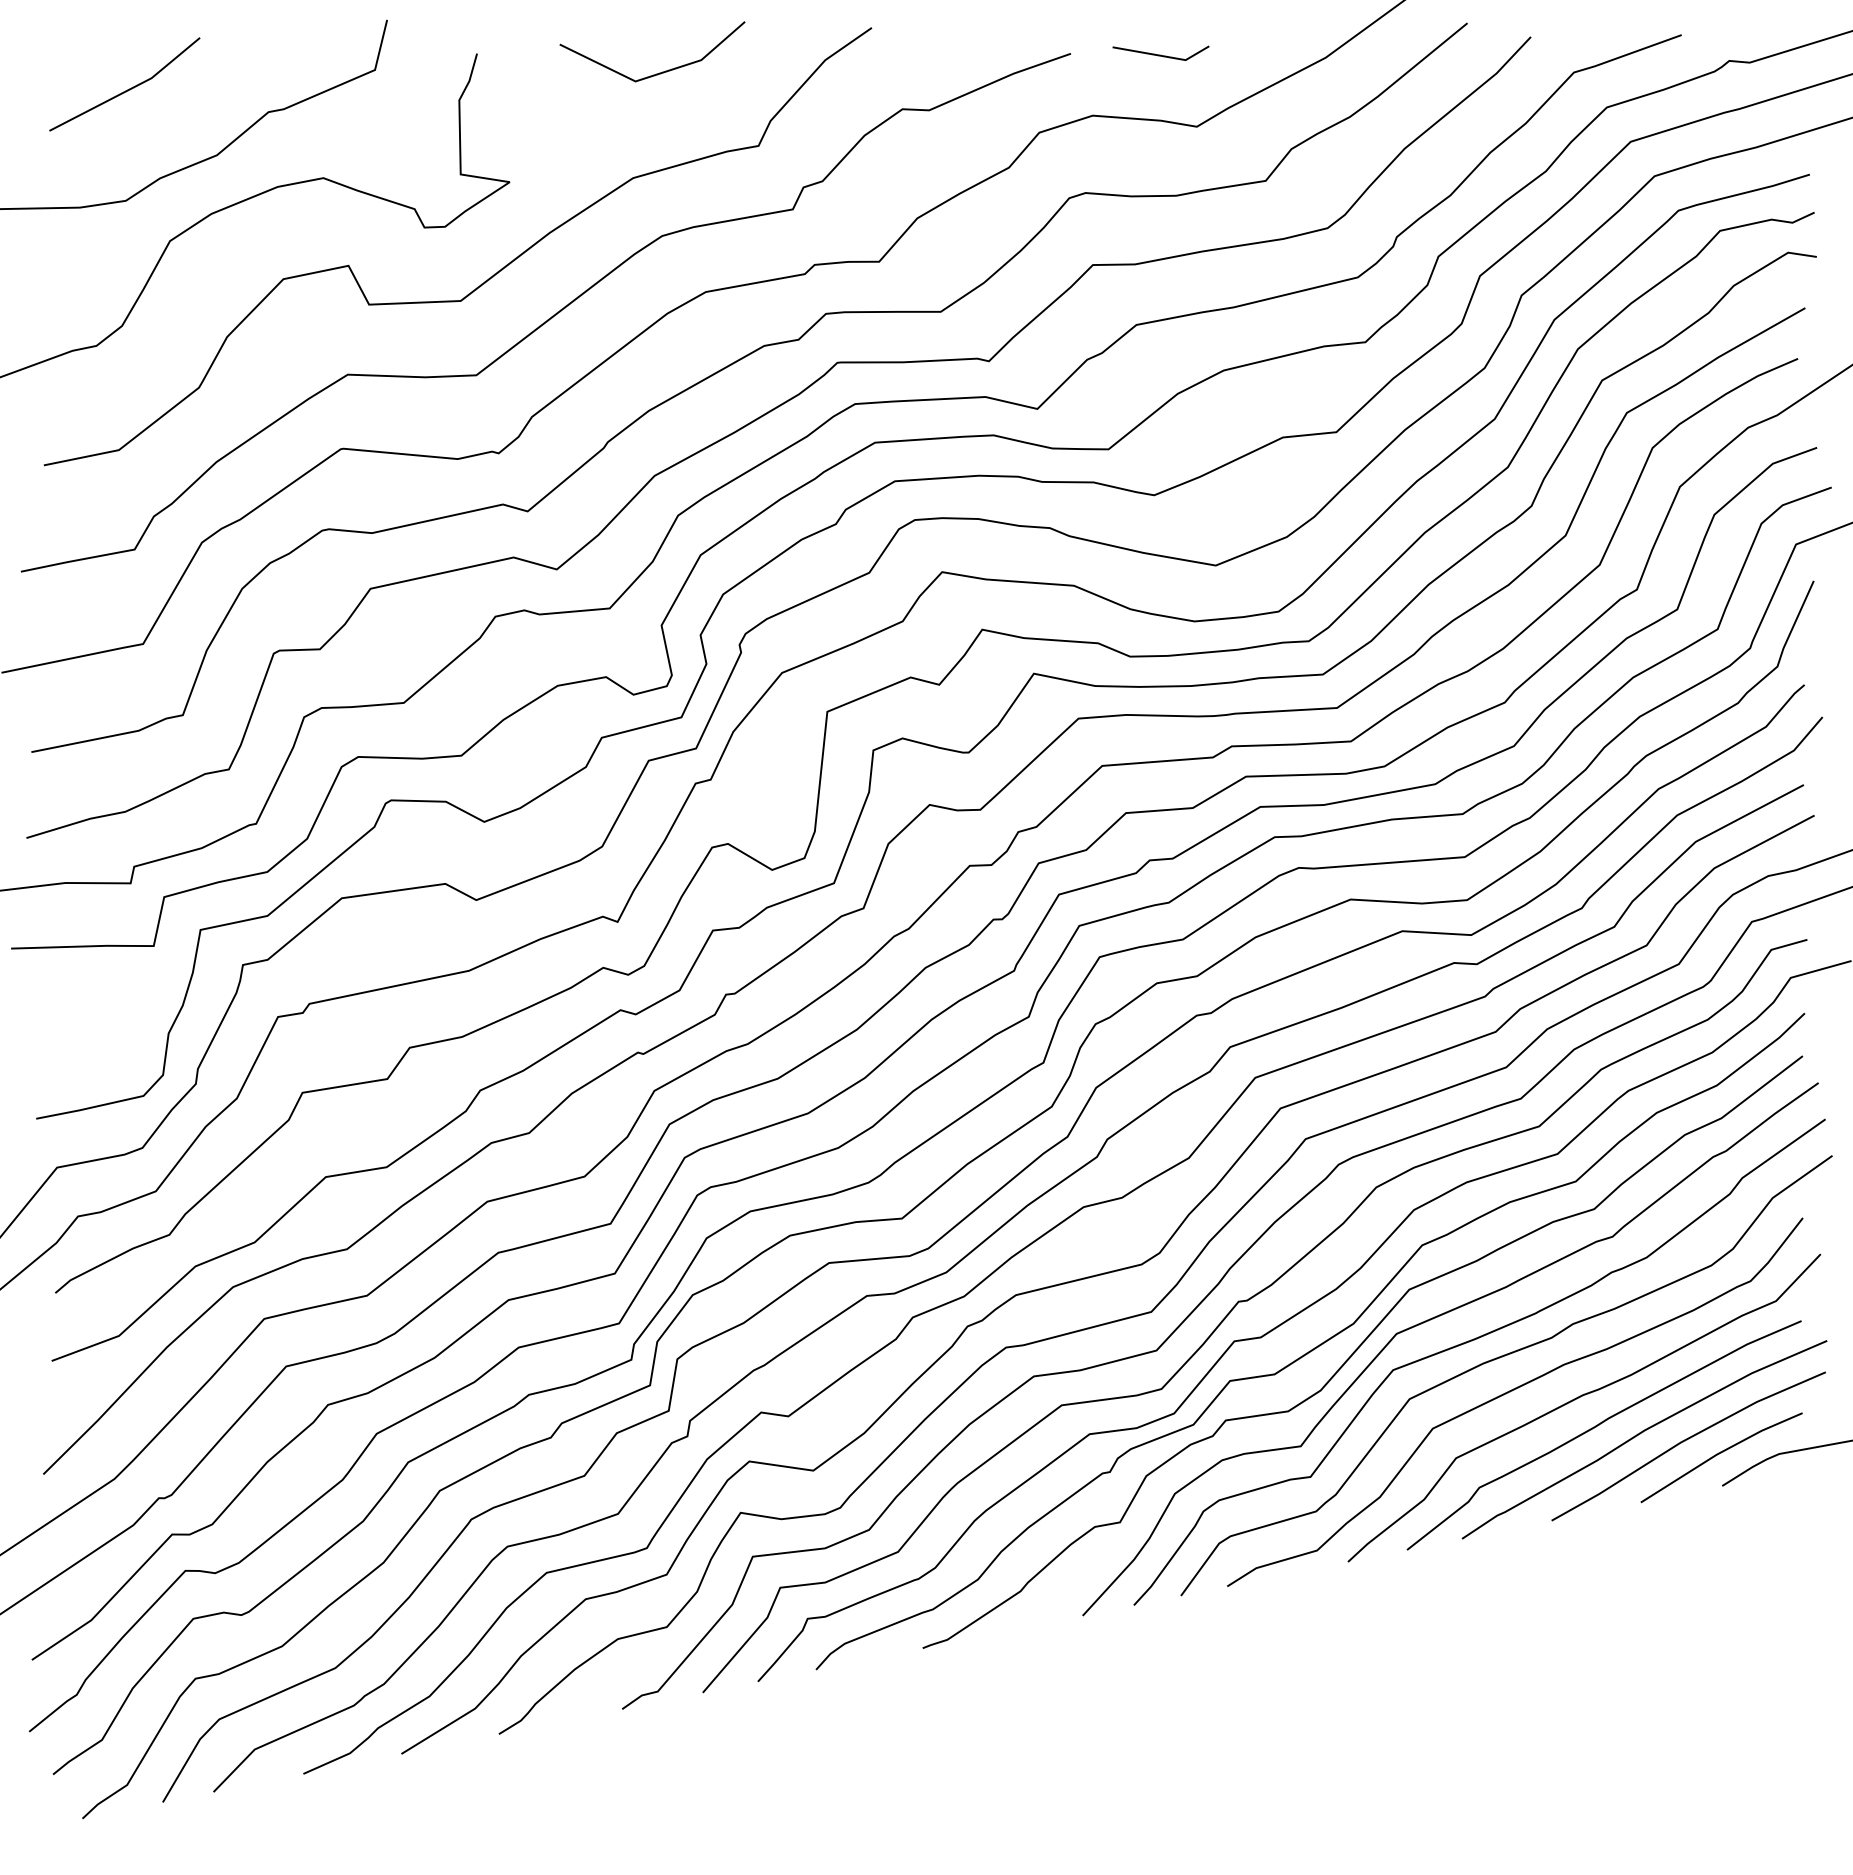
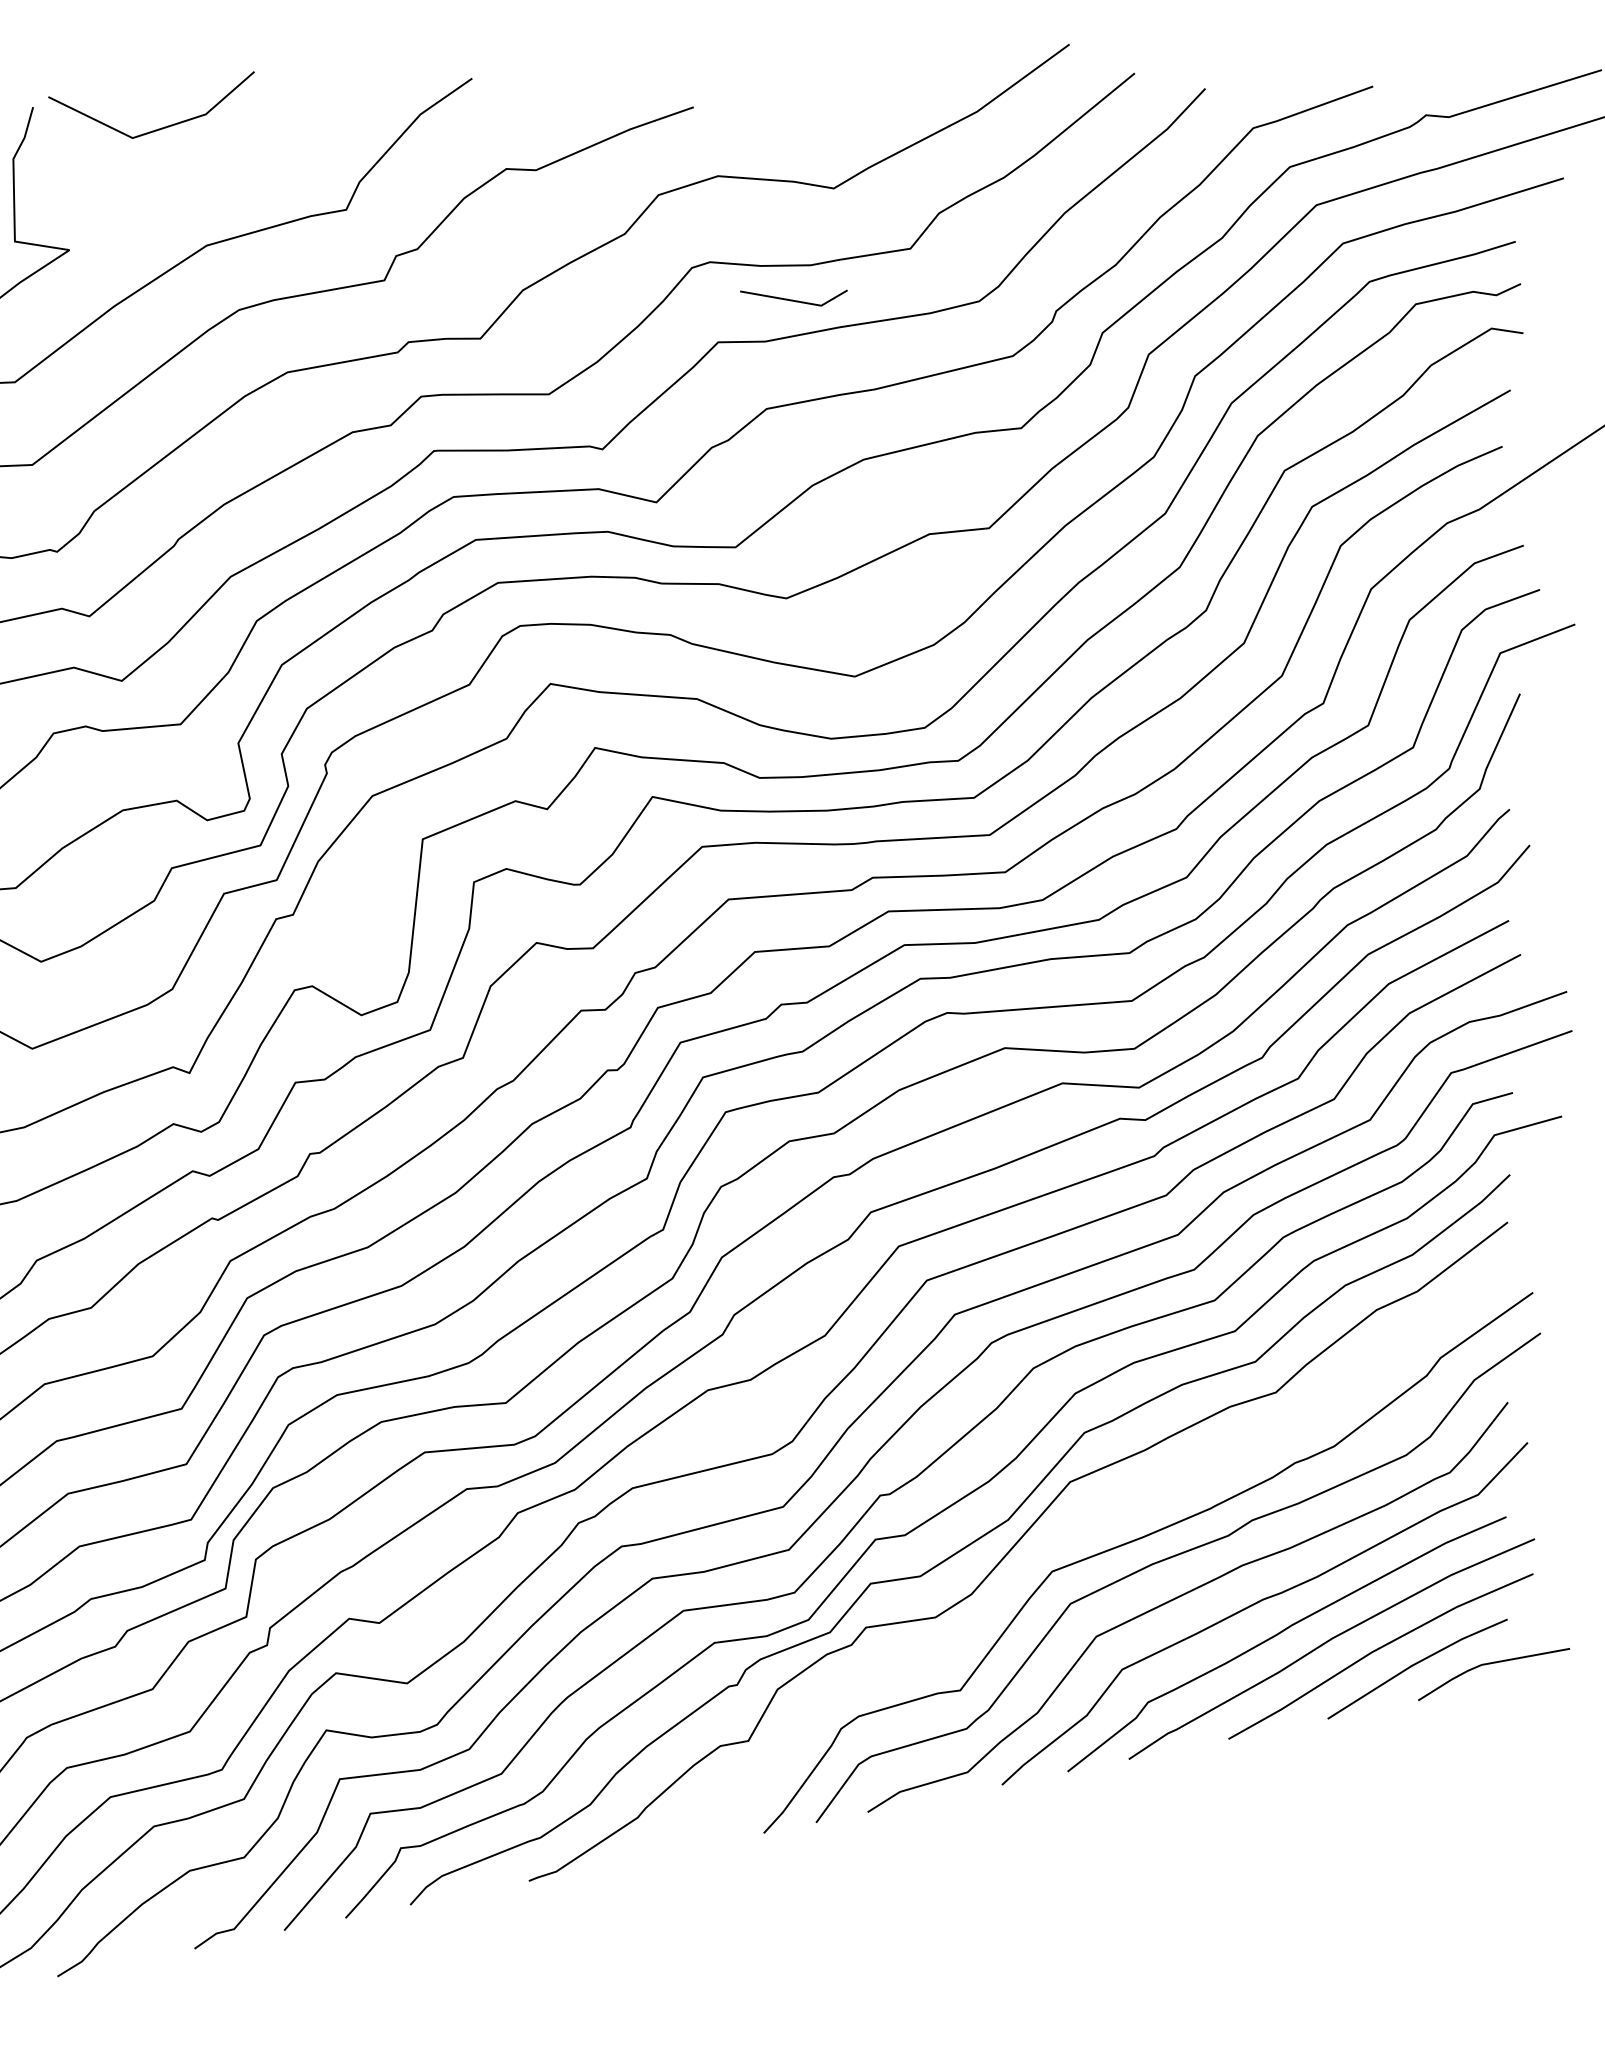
line: (1160, 54) -> (793, 299), moved
line: (659, 72) -> (159, 128), moved
curve: (1435, 1318) -> (1099, 1514), removed

